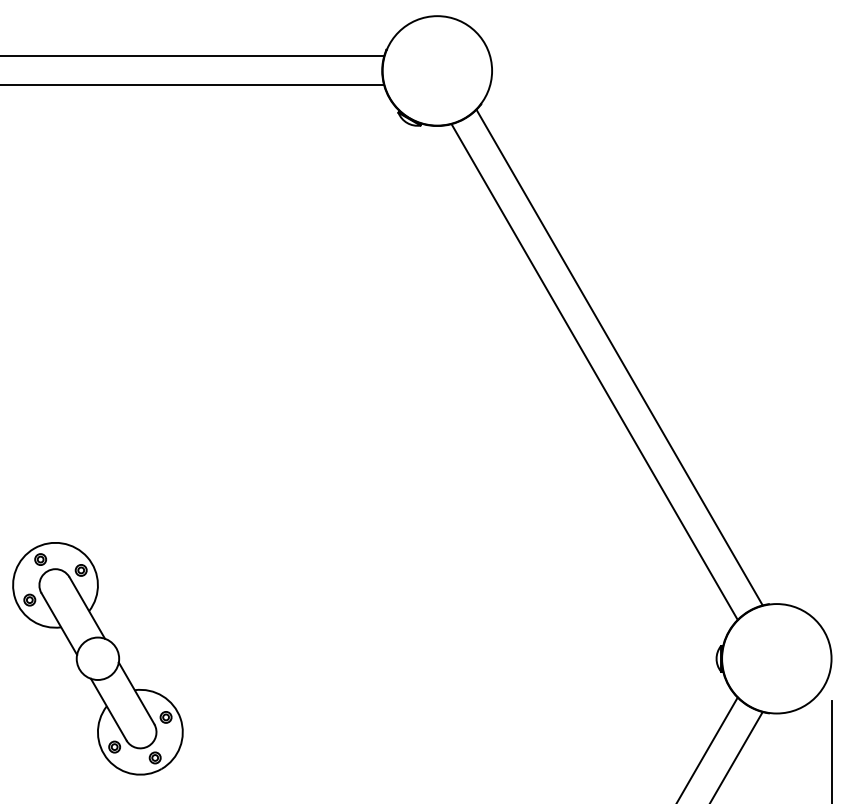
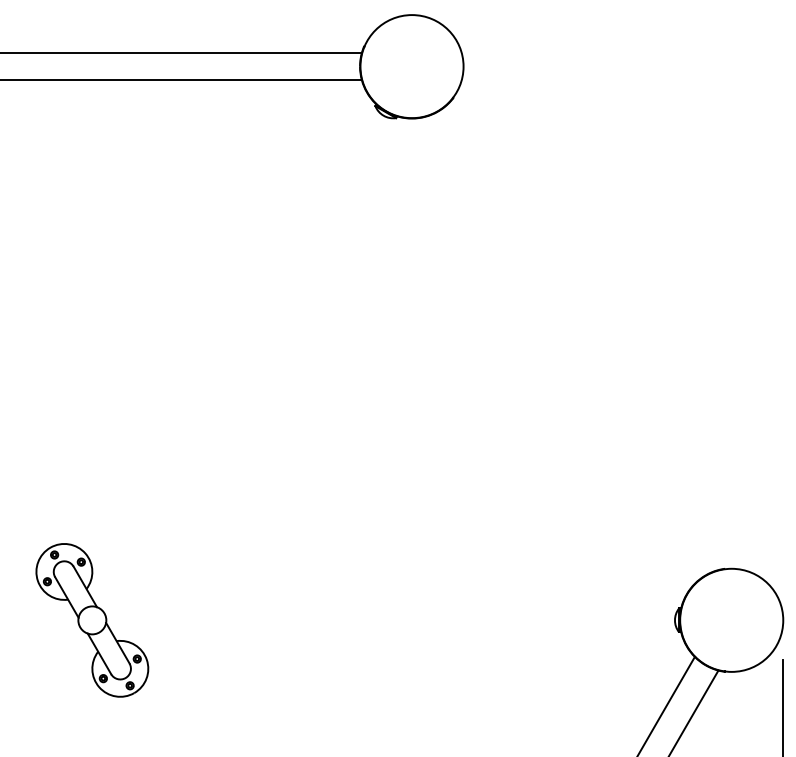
line: (619, 357) -> (583, 336), removed
line: (593, 371) -> (559, 349), removed
part: (98, 658) -> (92, 620), size x0.7

